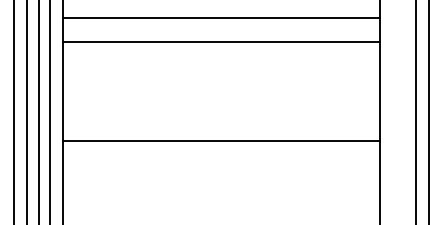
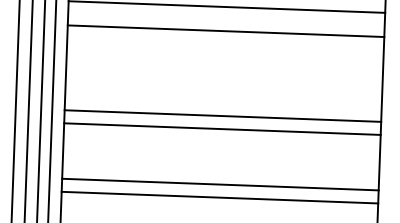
line: (221, 127) -> (222, 115), added
line: (221, 196) -> (220, 184), added
line: (221, 209) -> (219, 197), added

